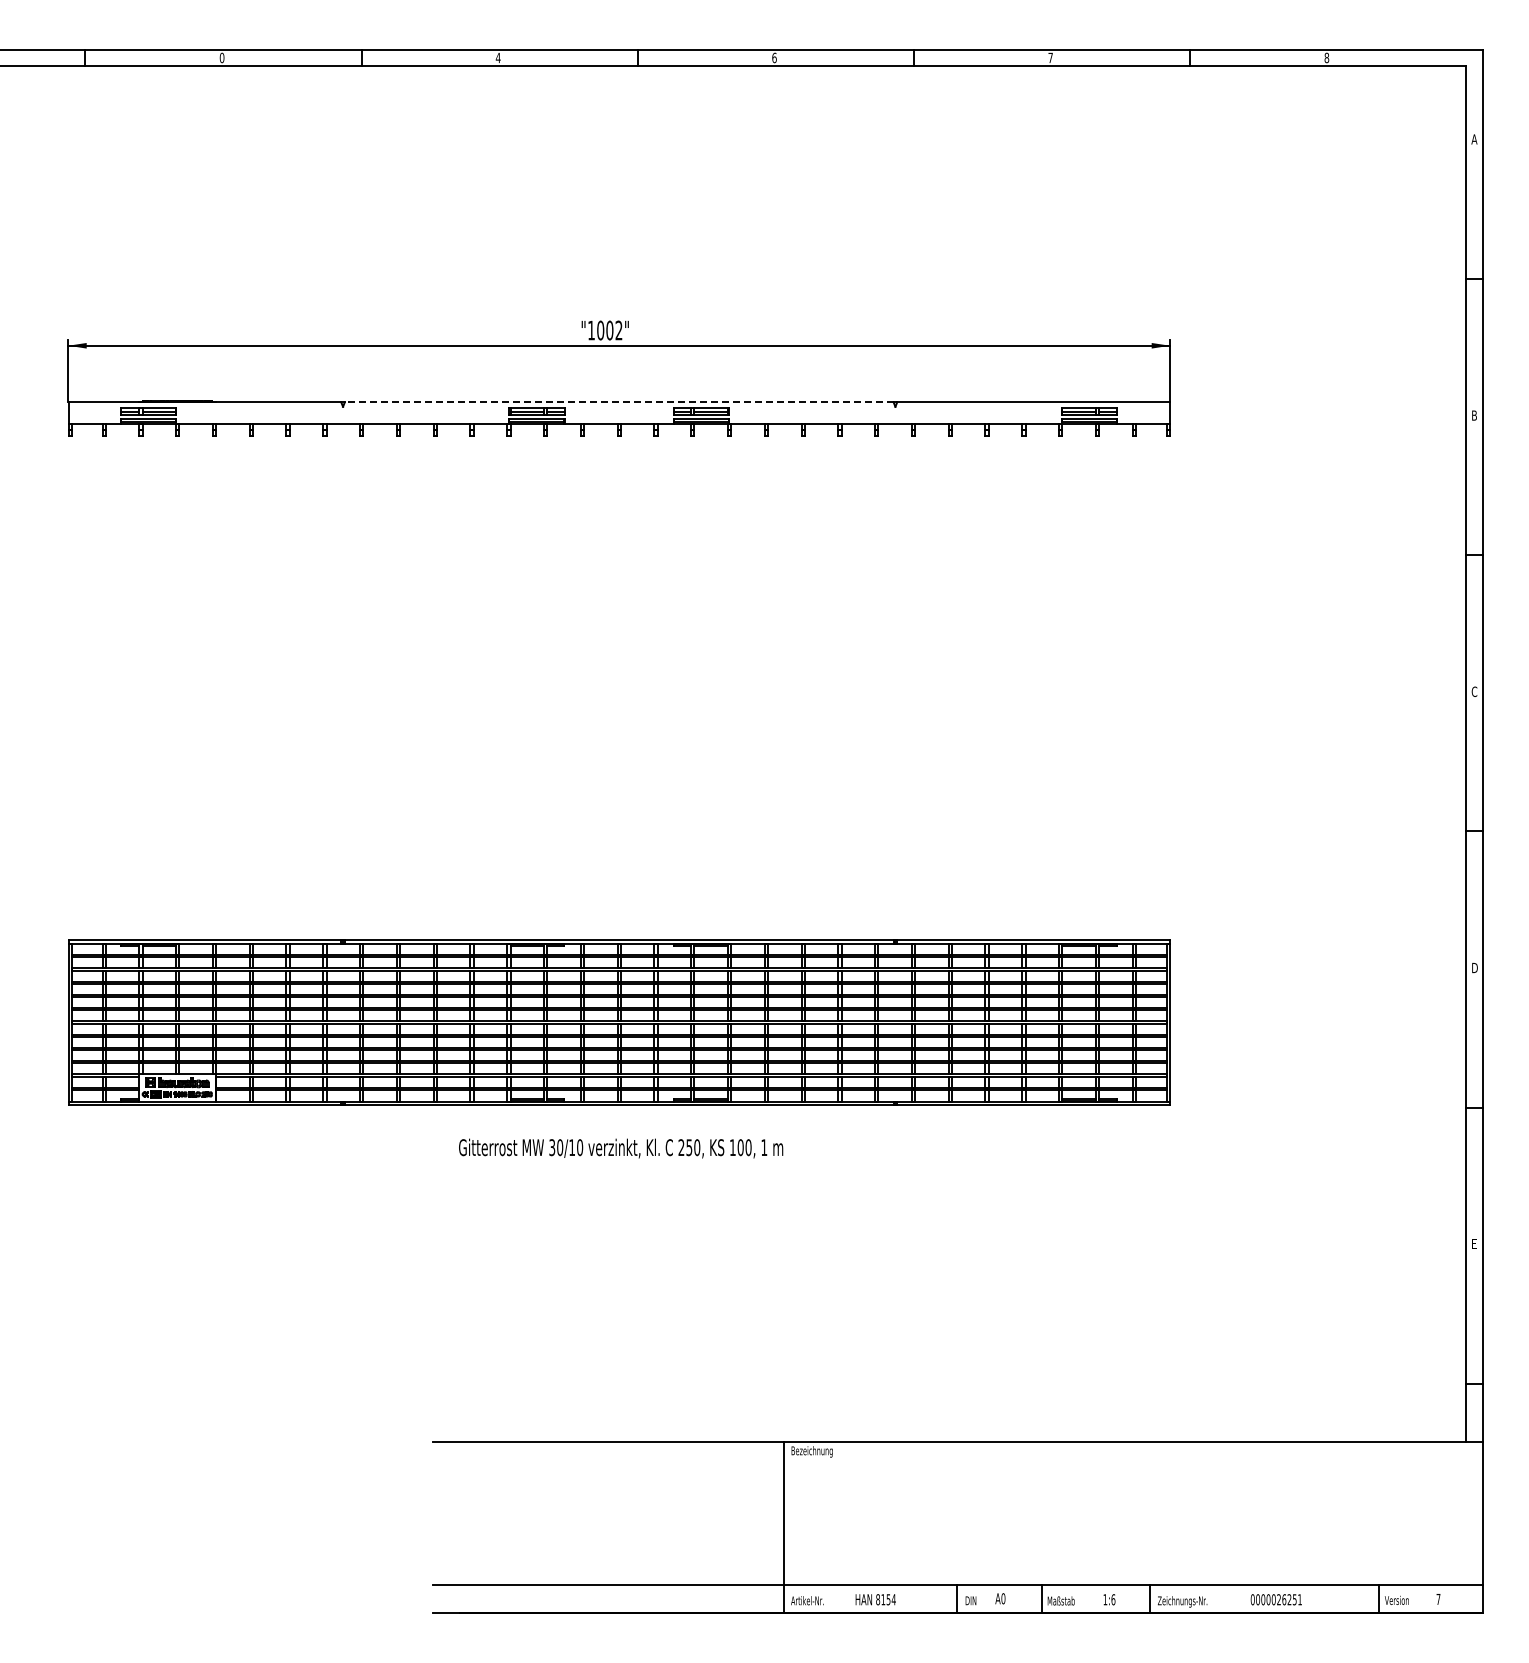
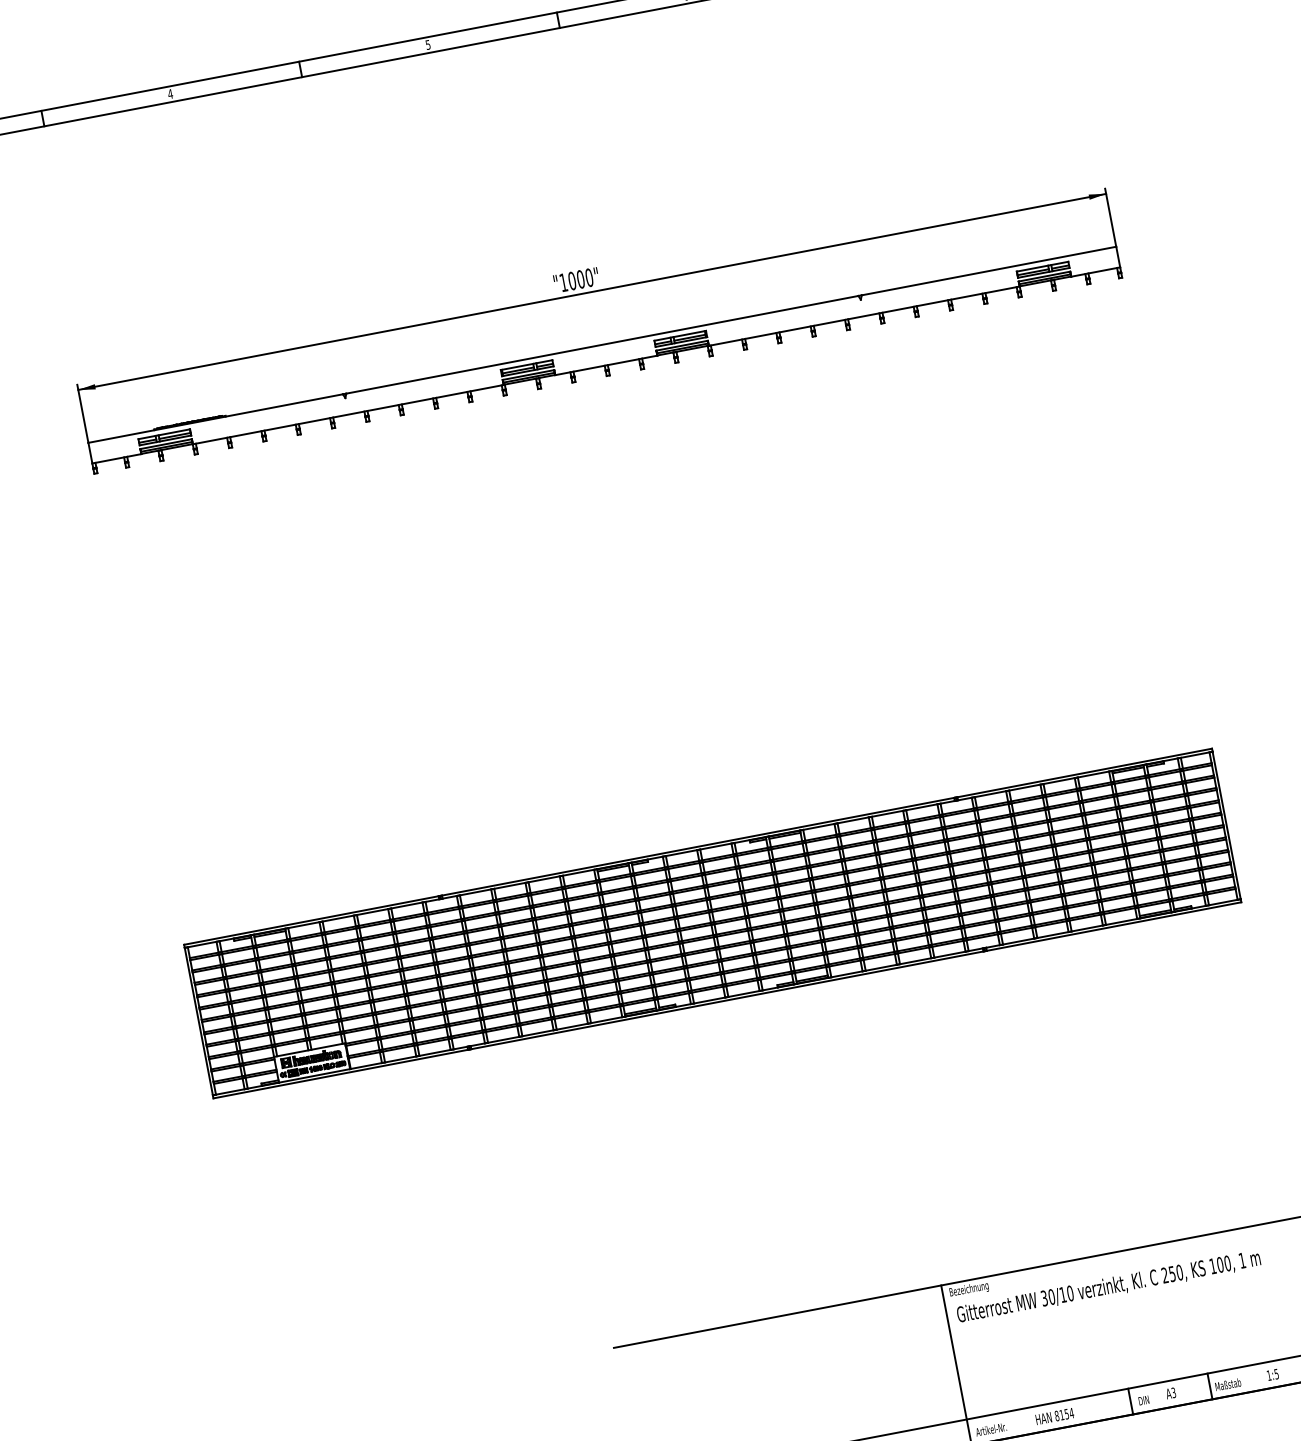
text: (221, 57) -> (169, 93), 0 -> 4
text: (497, 57) -> (427, 44), 4 -> 5
text: (618, 330) -> (588, 277), "1002" -> "1000"
line: (618, 402) -> (601, 345), dashed -> solid
text: (621, 1148) -> (1109, 1286), moved
text: (1003, 1598) -> (1173, 1392), A0 -> A3
text: (1113, 1599) -> (1276, 1373), 1:6 -> 1:5

